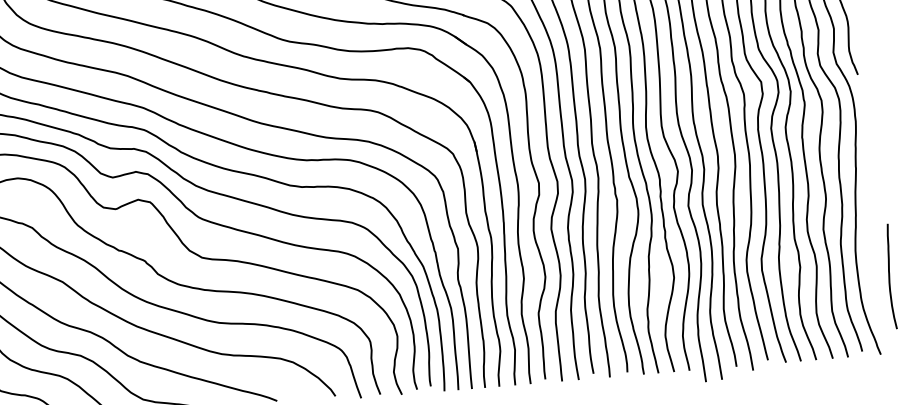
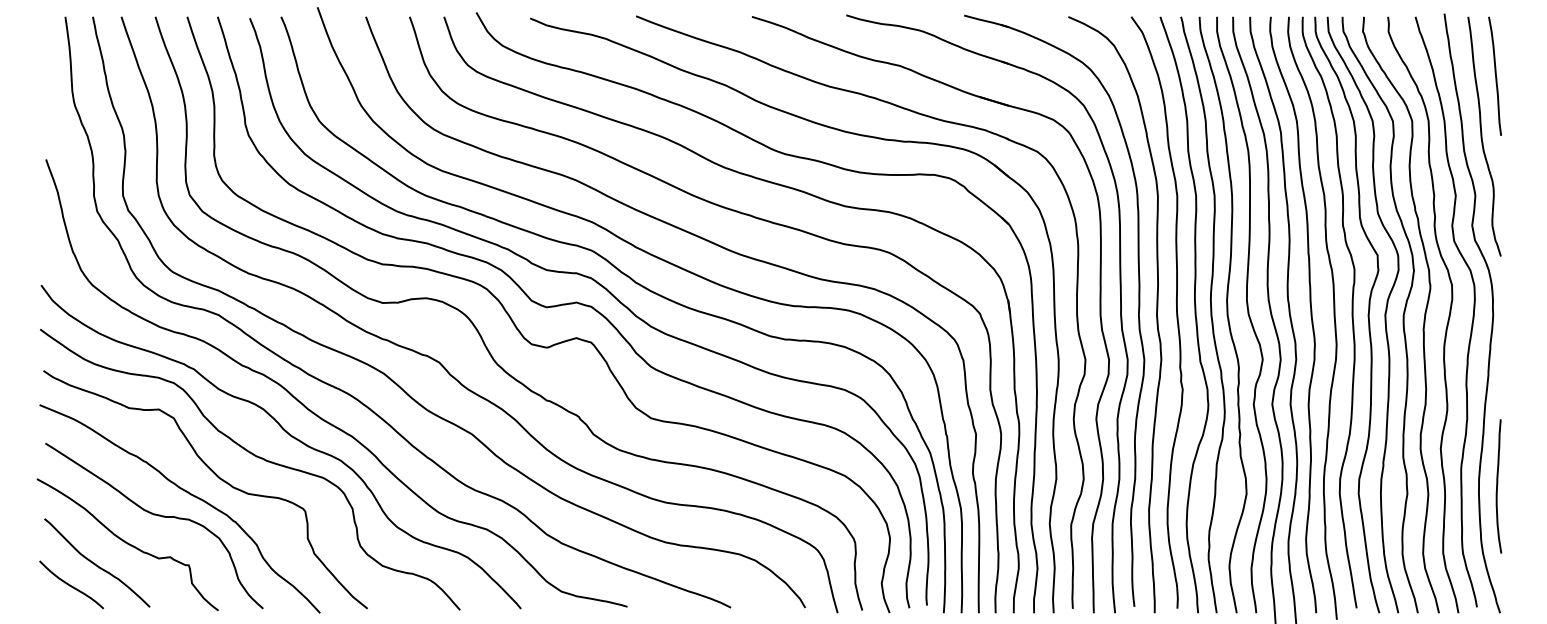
curve: (889, 276) -> (1497, 486), moved

